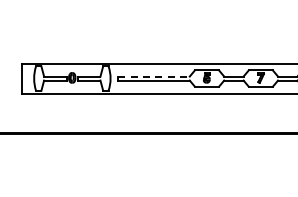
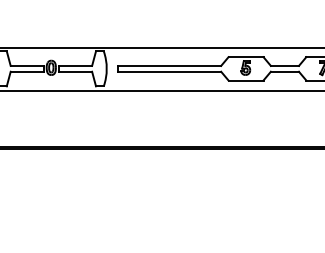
line: (153, 76) -> (168, 65), dashed -> solid

